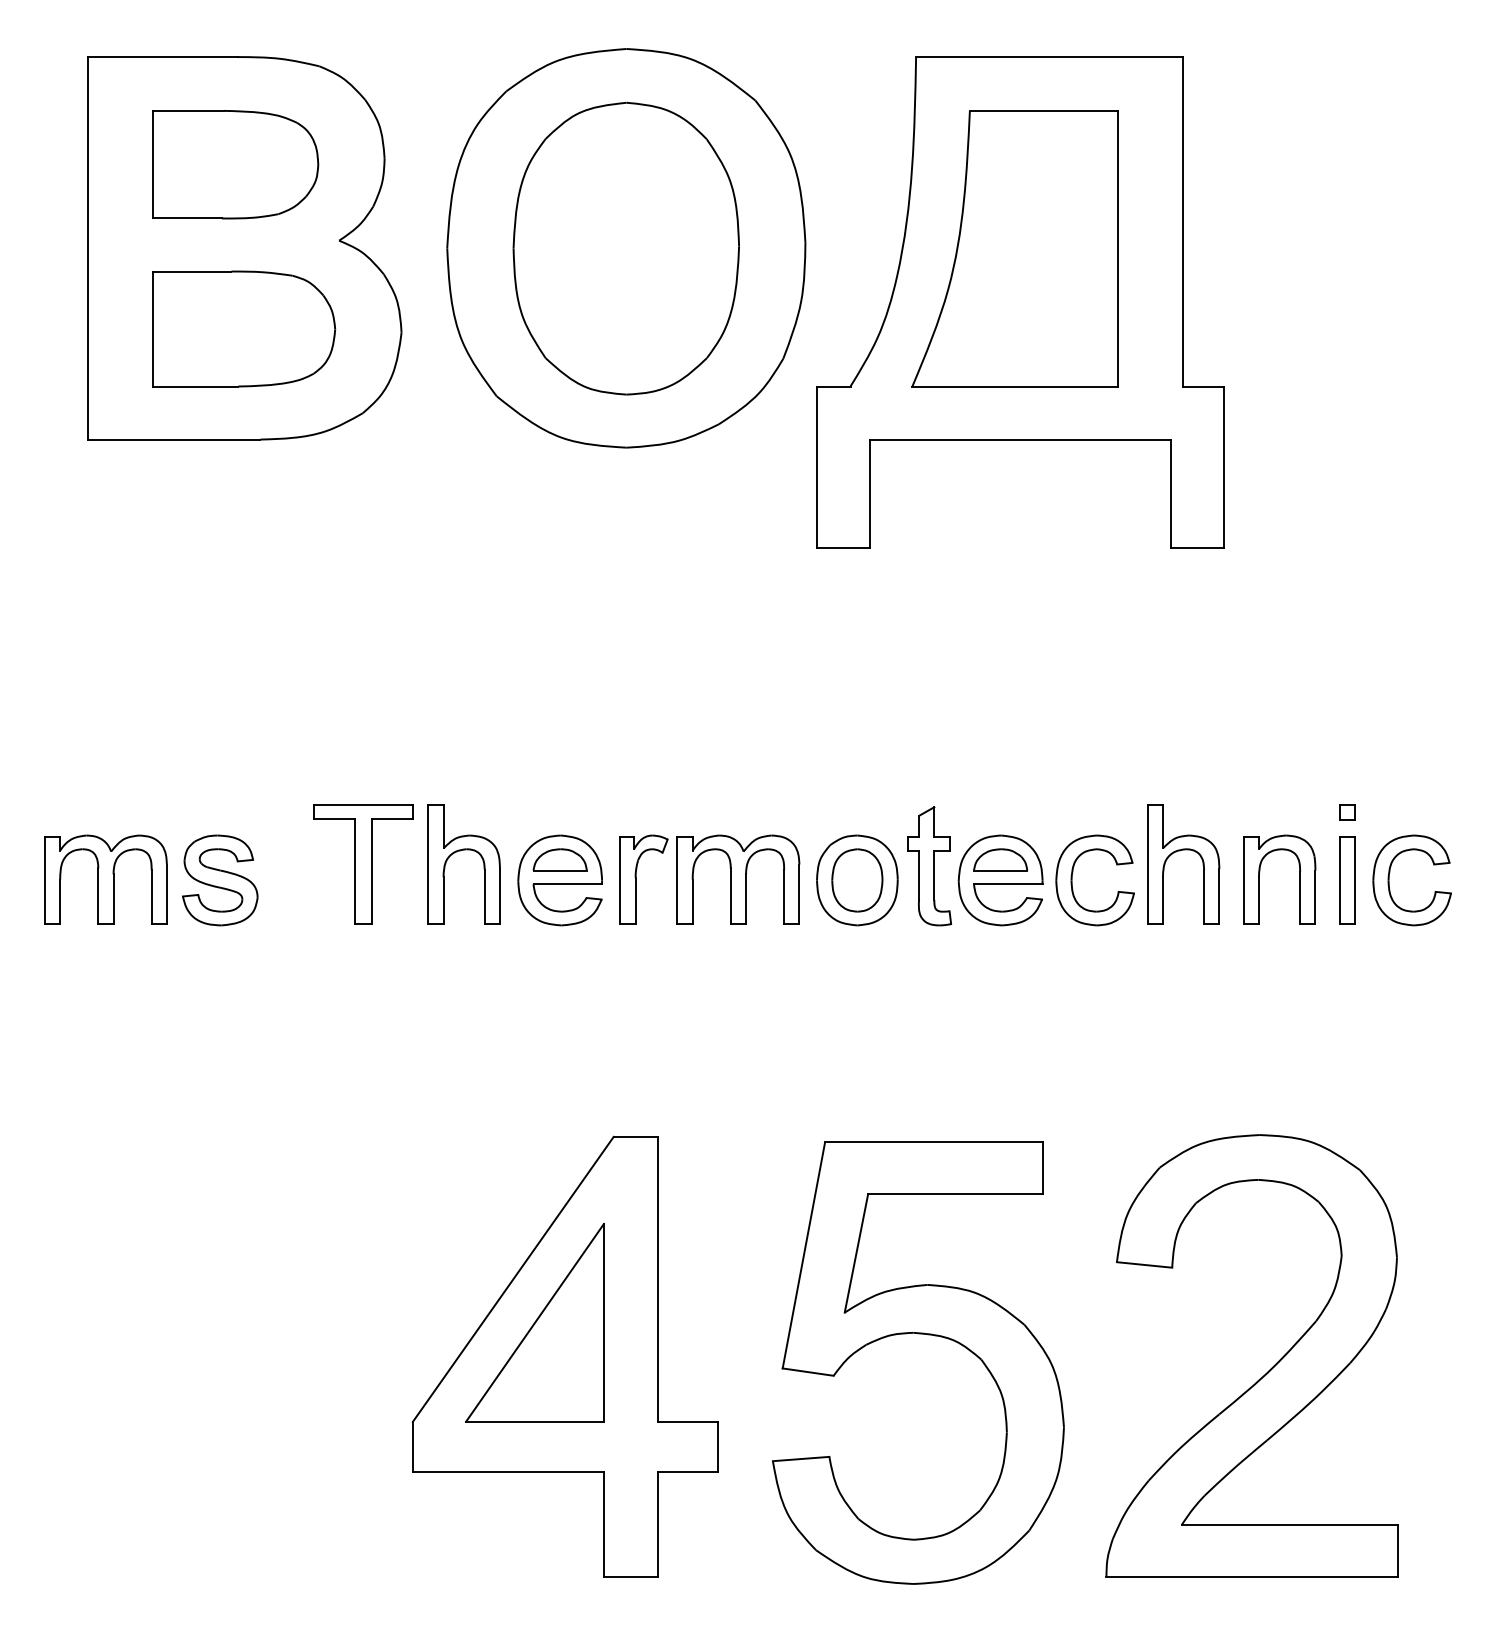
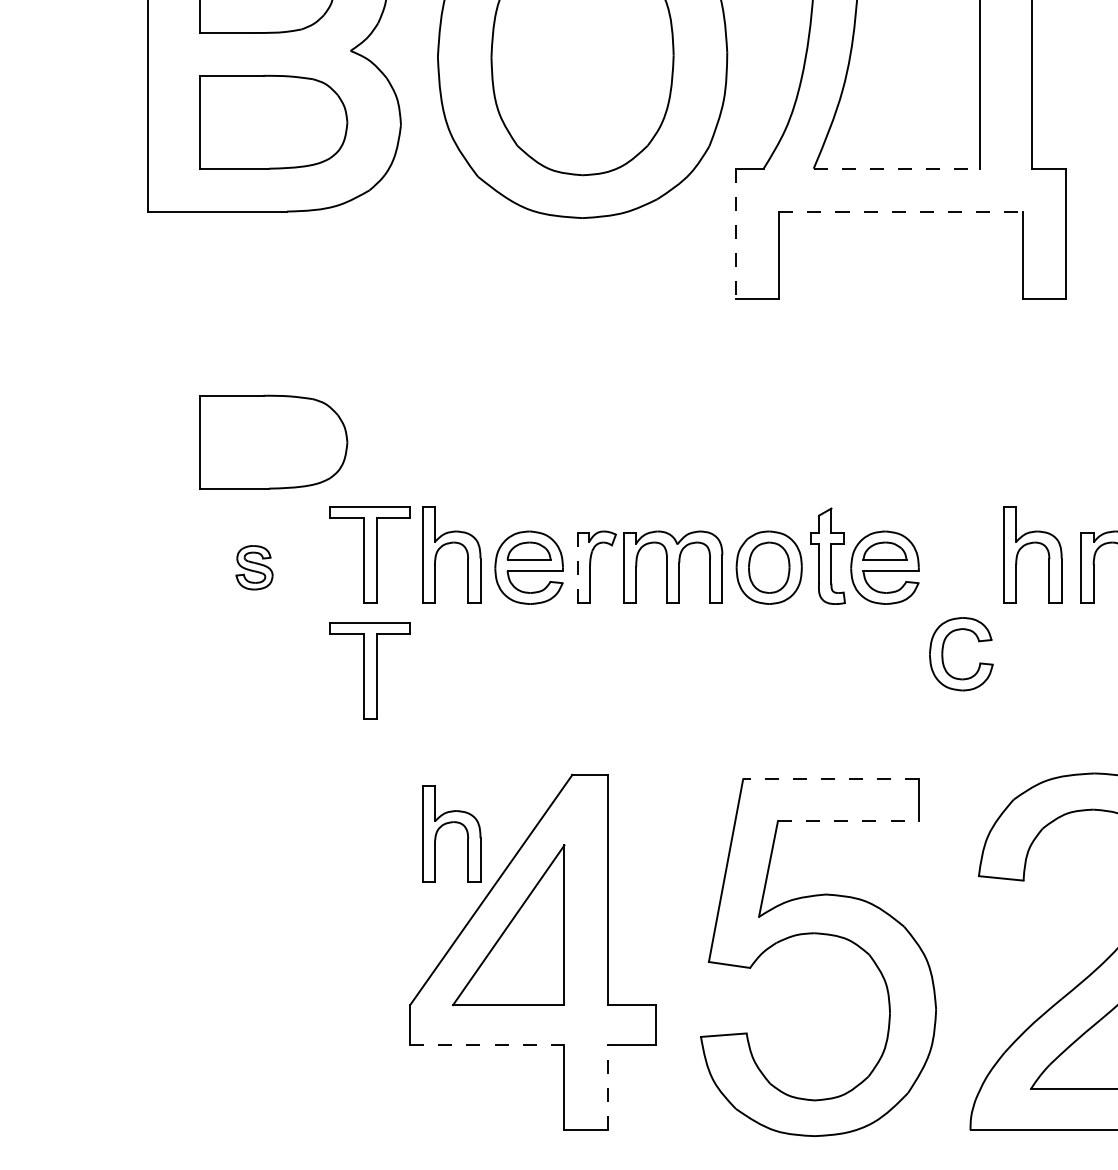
line: (1015, 386) -> (896, 168), solid -> dashed
line: (1020, 439) -> (901, 211), solid -> dashed
line: (816, 467) -> (736, 234), solid -> dashed
part: (244, 724) -> (274, 441), added
part: (105, 879) -> (161, 566), removed
line: (620, 879) -> (577, 566), solid -> dashed
part: (220, 880) -> (254, 567), size x0.6
part: (1072, 880) -> (943, 654), moved
part: (363, 1008) -> (370, 671), added
line: (933, 1142) -> (830, 779), solid -> dashed
line: (956, 1194) -> (849, 821), solid -> dashed
part: (460, 1197) -> (448, 823), added
line: (508, 1471) -> (487, 1045), solid -> dashed
line: (657, 1524) -> (607, 1088), solid -> dashed

